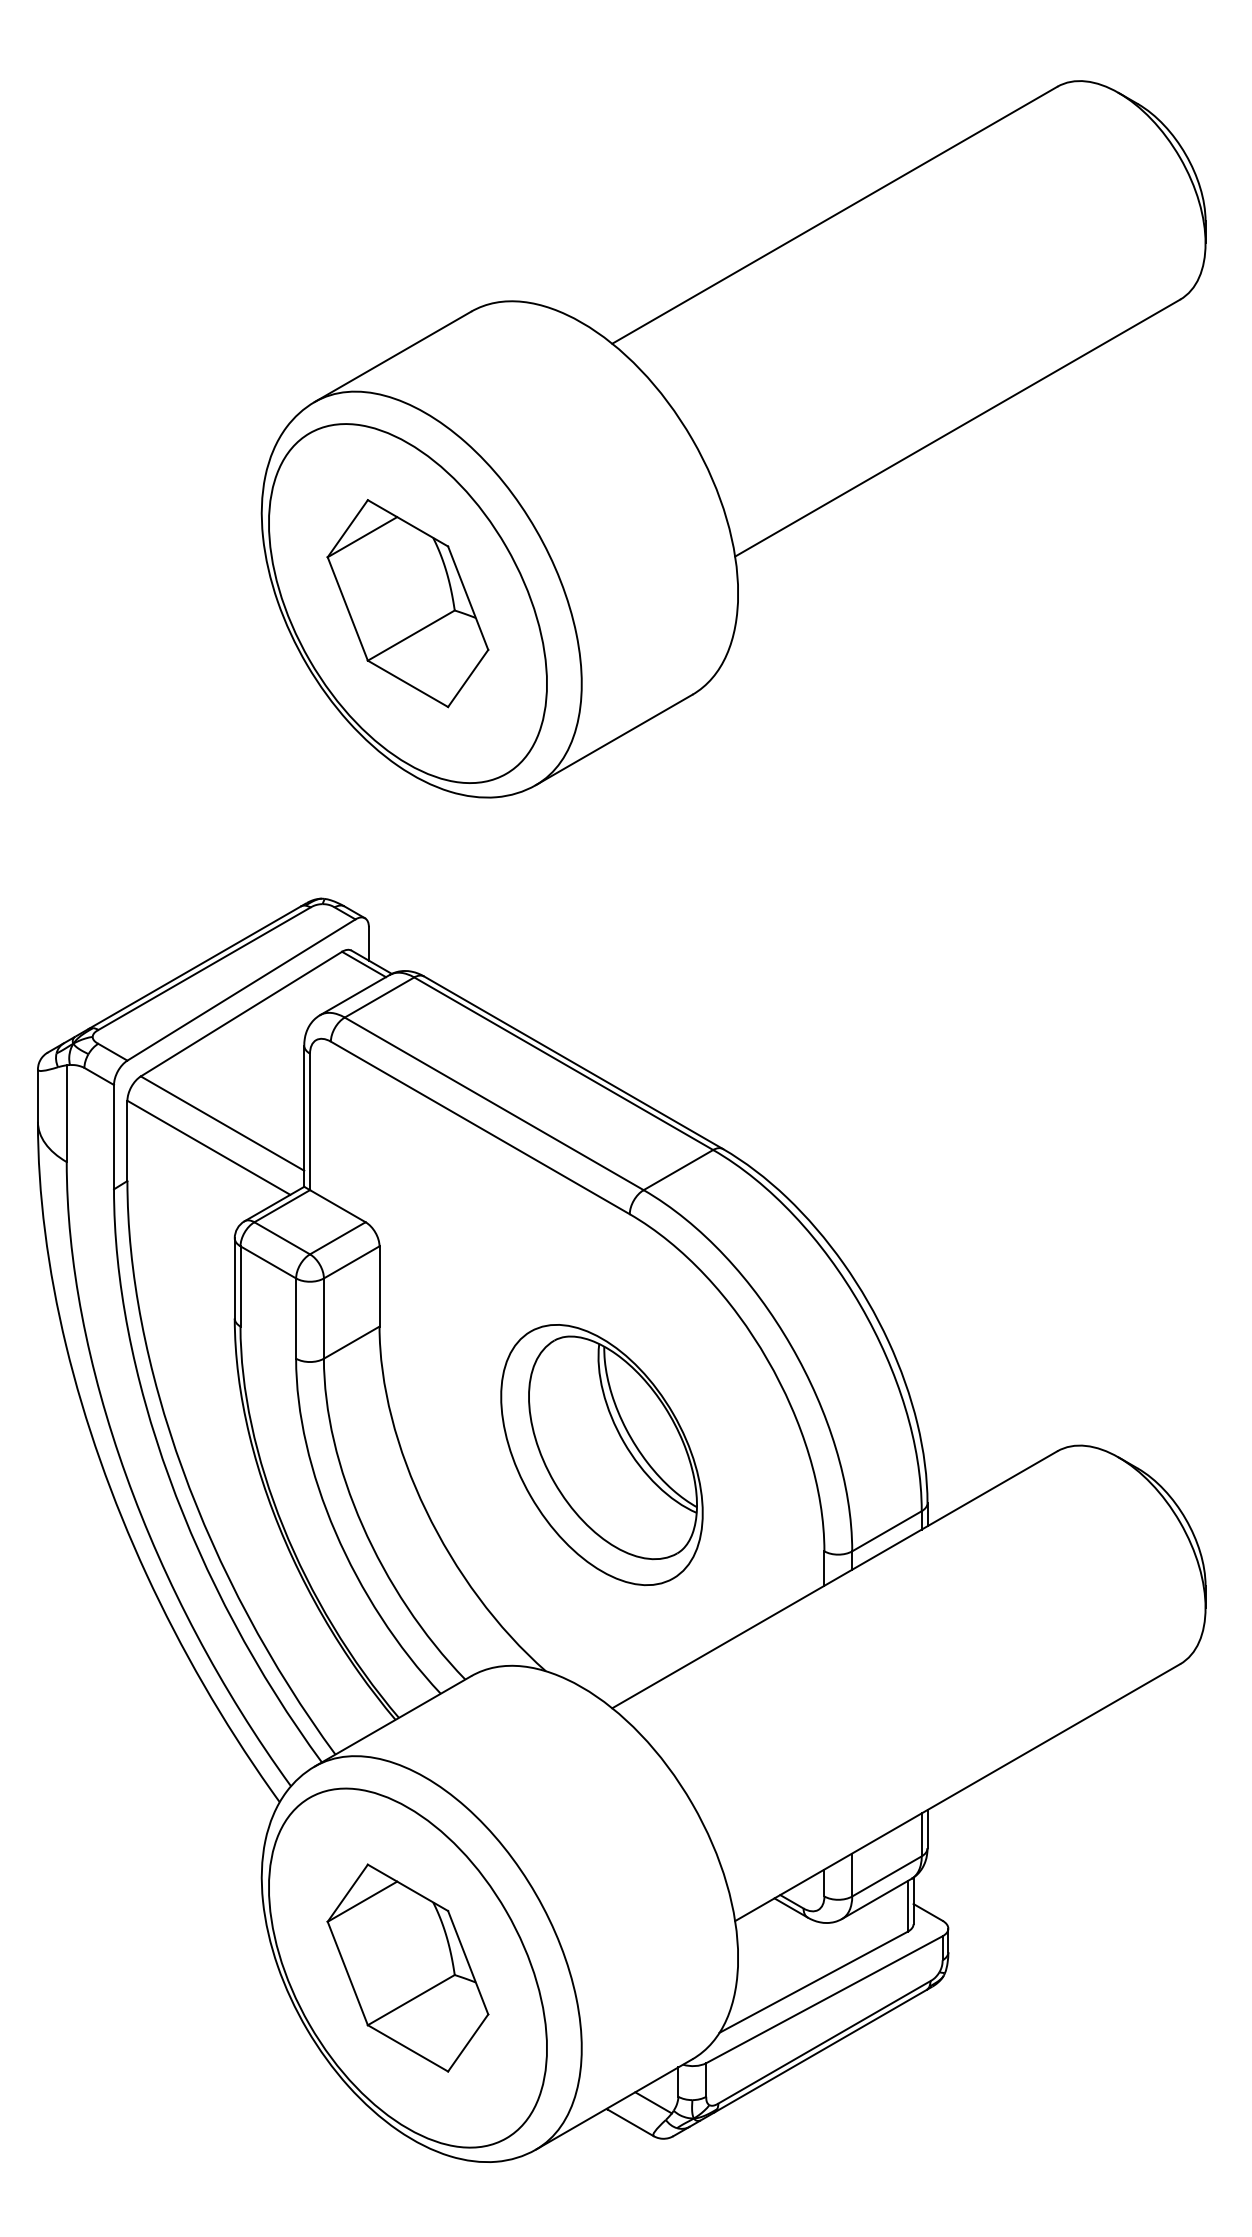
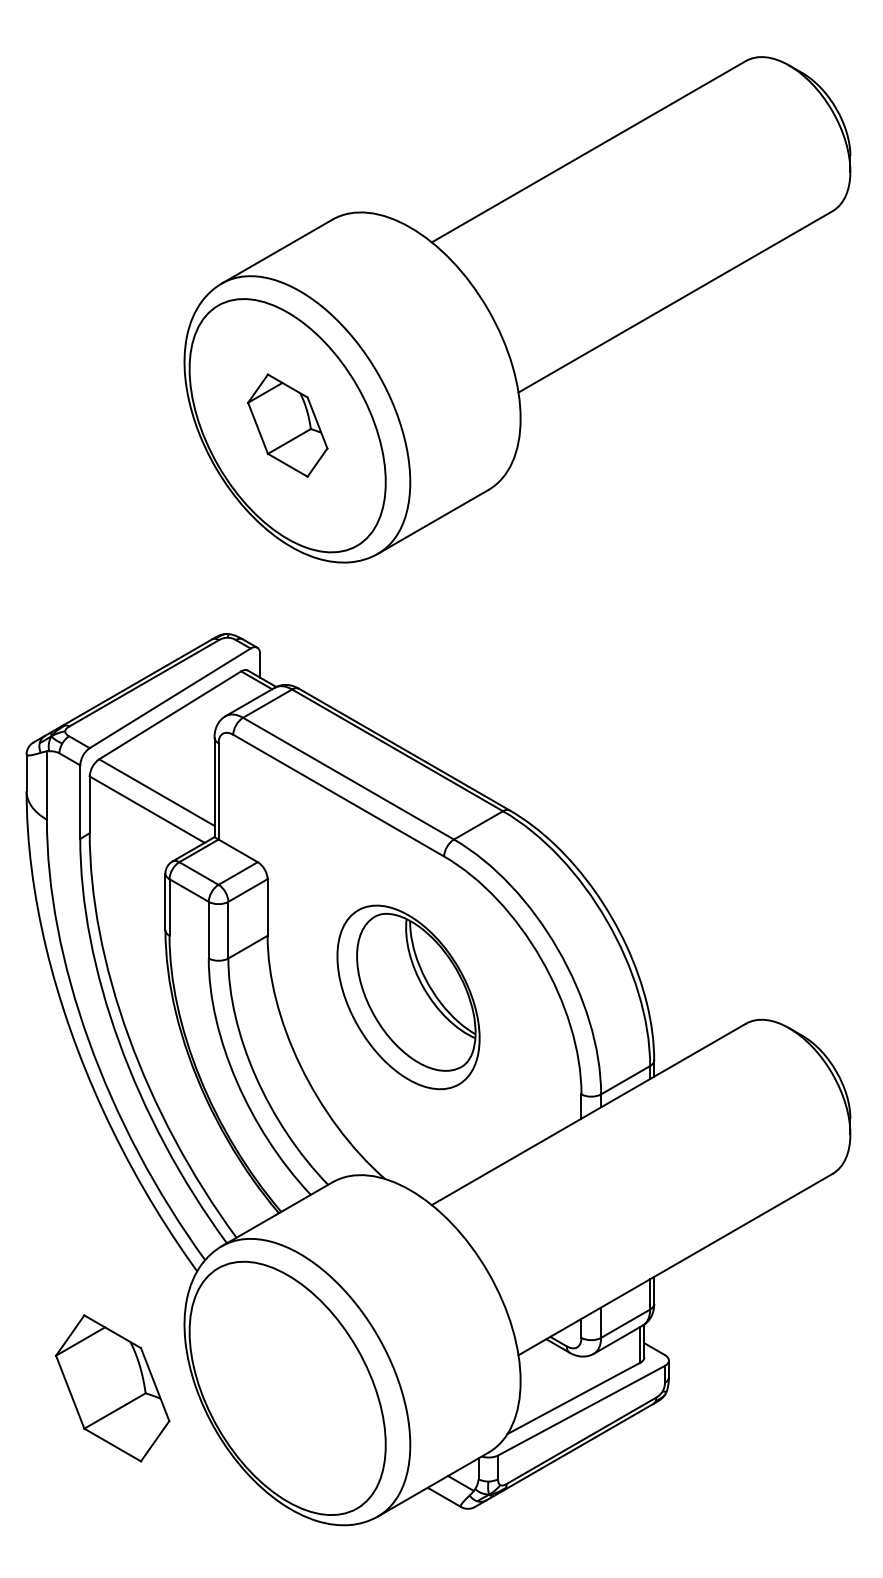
part: (407, 603) -> (287, 425), size x0.7
part: (601, 1455) -> (408, 997), moved
part: (407, 1968) -> (112, 1388), moved

